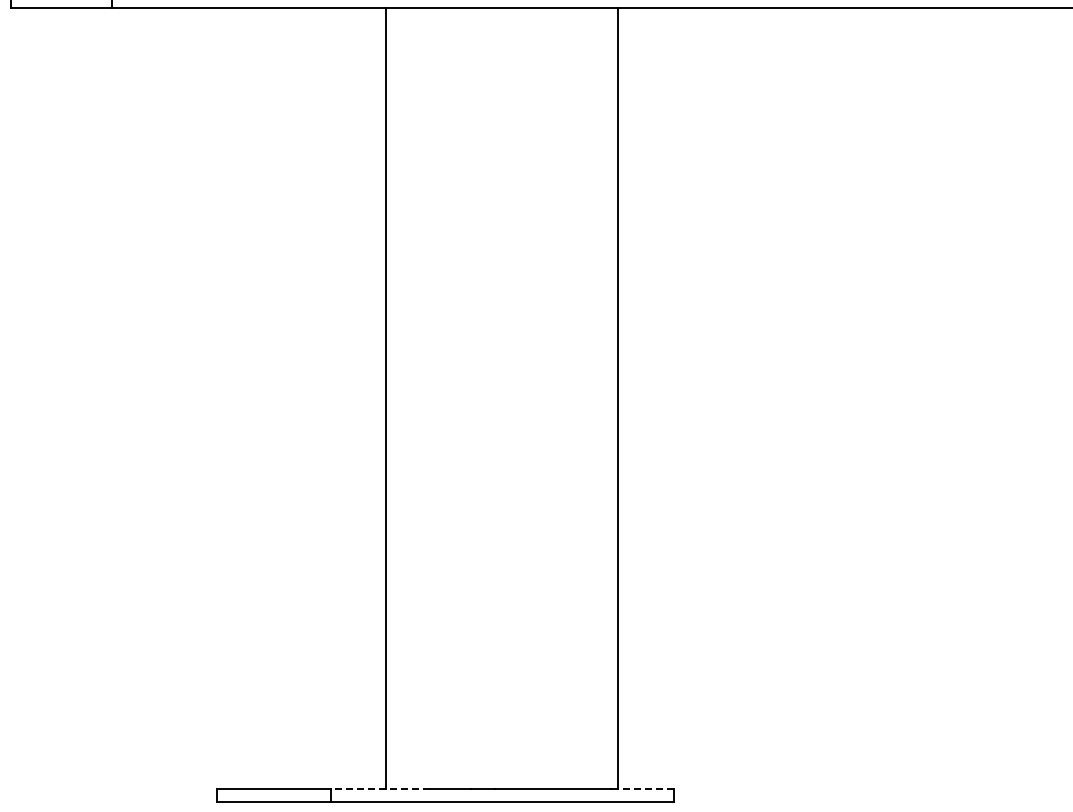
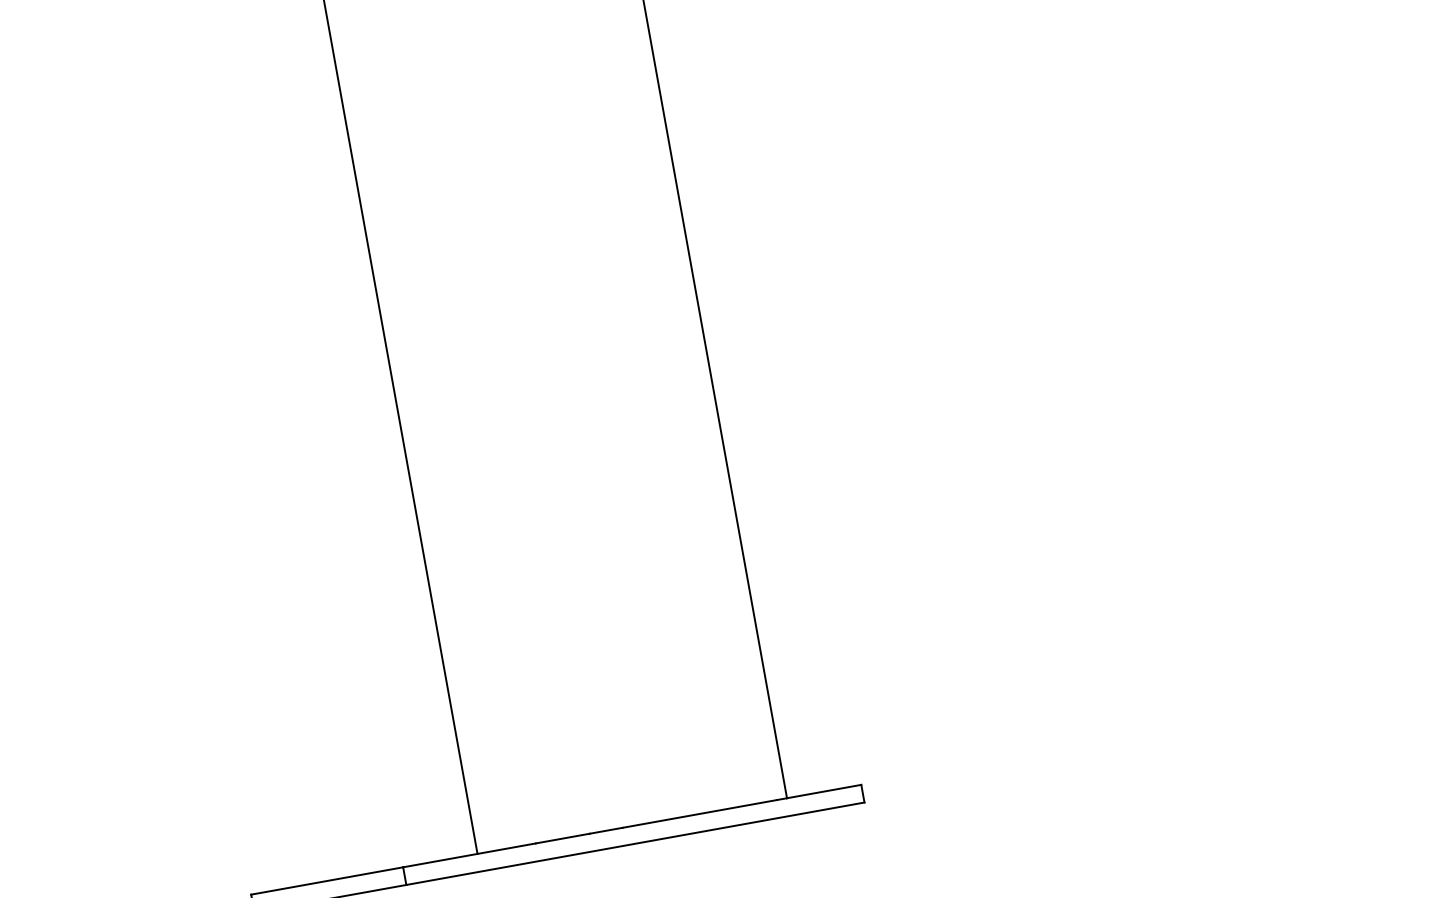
line: (380, 788) -> (469, 855), dashed -> solid
line: (646, 788) -> (824, 791), dashed -> solid

